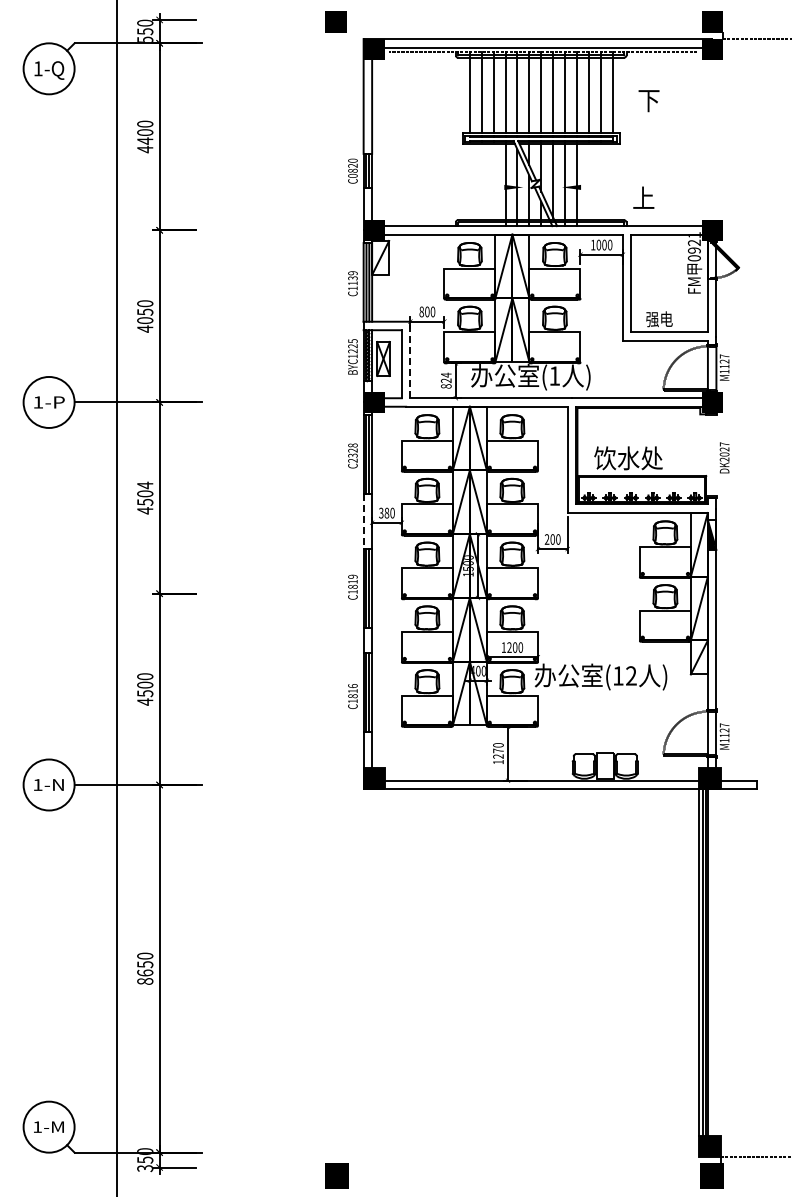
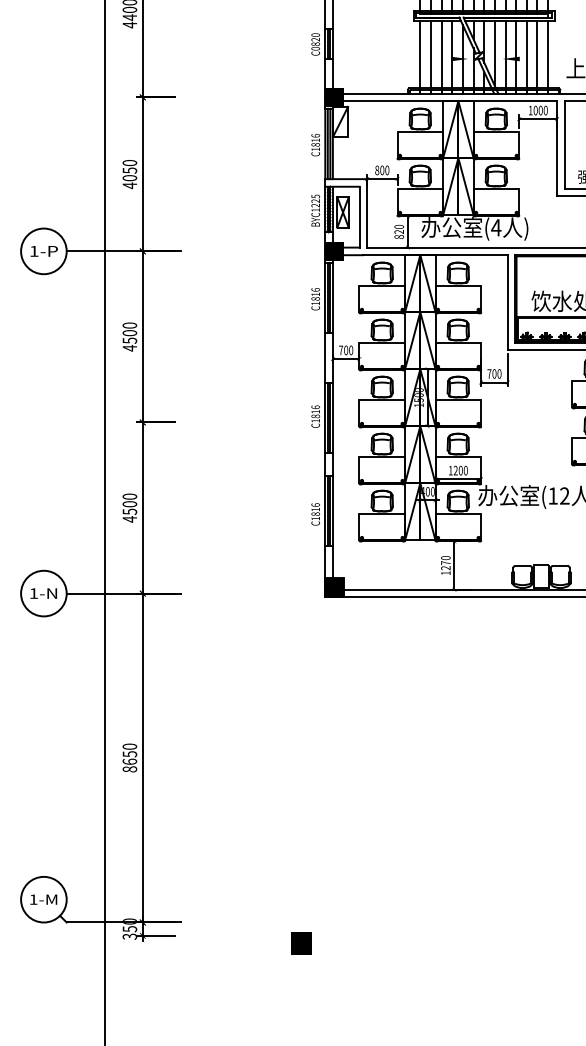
line: (469, 185) -> (419, 57), added
line: (481, 185) -> (430, 57), added
line: (493, 185) -> (441, 57), added
line: (588, 185) -> (526, 57), added
line: (600, 185) -> (537, 57), added
line: (612, 185) -> (547, 57), added
text: (352, 278) -> (315, 140), C1139 -> C1816
line: (410, 359) -> (367, 212), dashed -> solid
text: (445, 374) -> (398, 226), 824 -> 820
text: (554, 375) -> (496, 227), (1 -> (4
text: (352, 452) -> (315, 296), C2328 -> C1816
text: (145, 485) -> (130, 325), 4504 -> 4500
text: (384, 512) -> (343, 349), 380 -> 700
line: (363, 521) -> (325, 357), dashed -> solid
text: (546, 539) -> (488, 373), 200 -> 700
text: (352, 576) -> (315, 407), C1819 -> C1816

